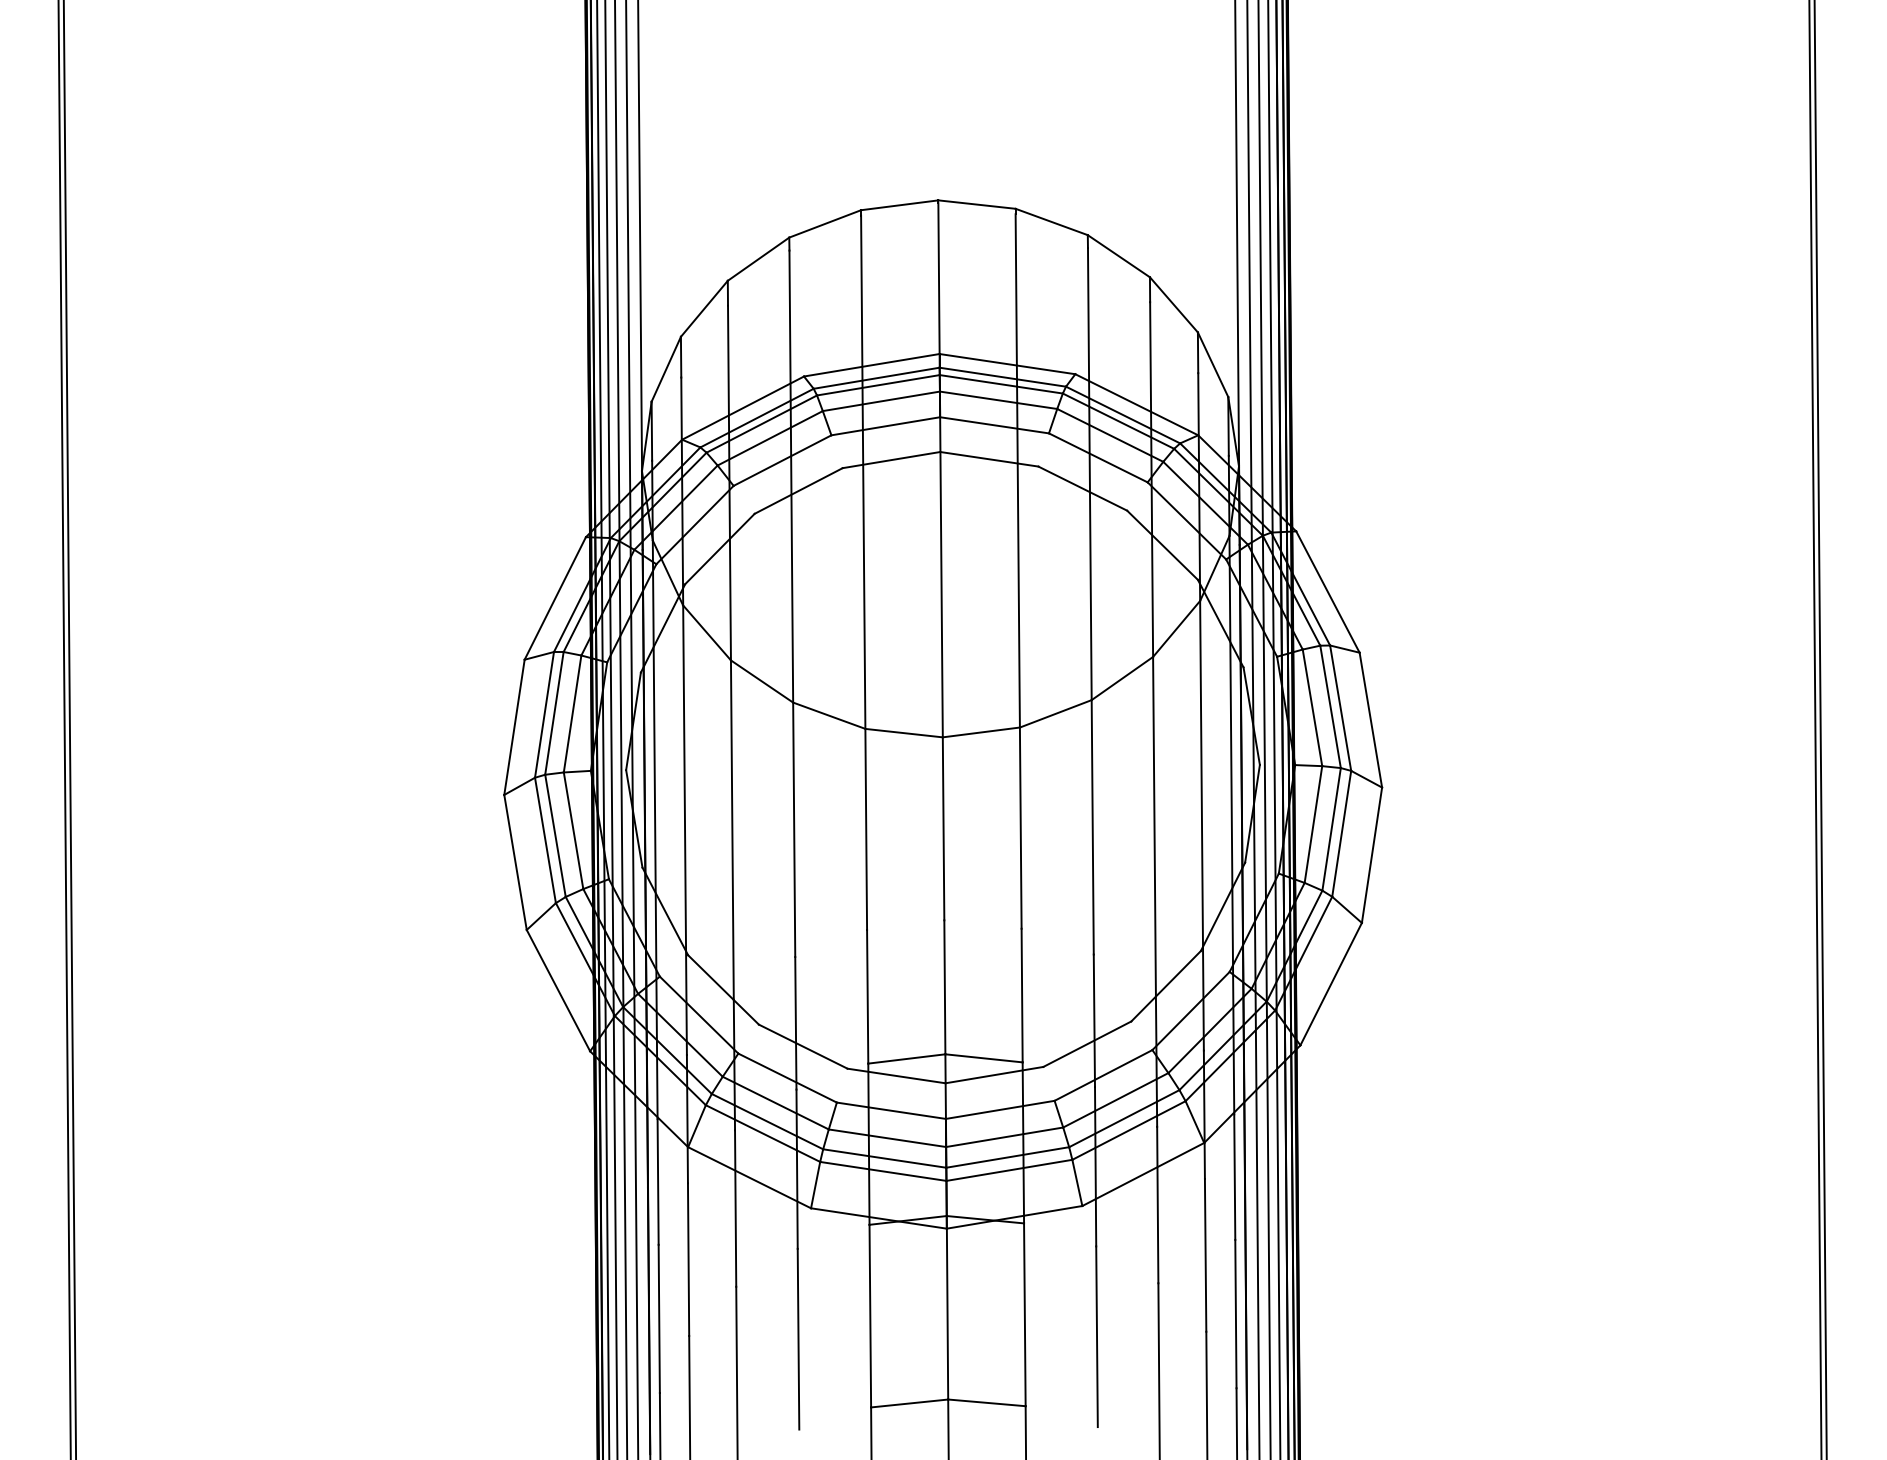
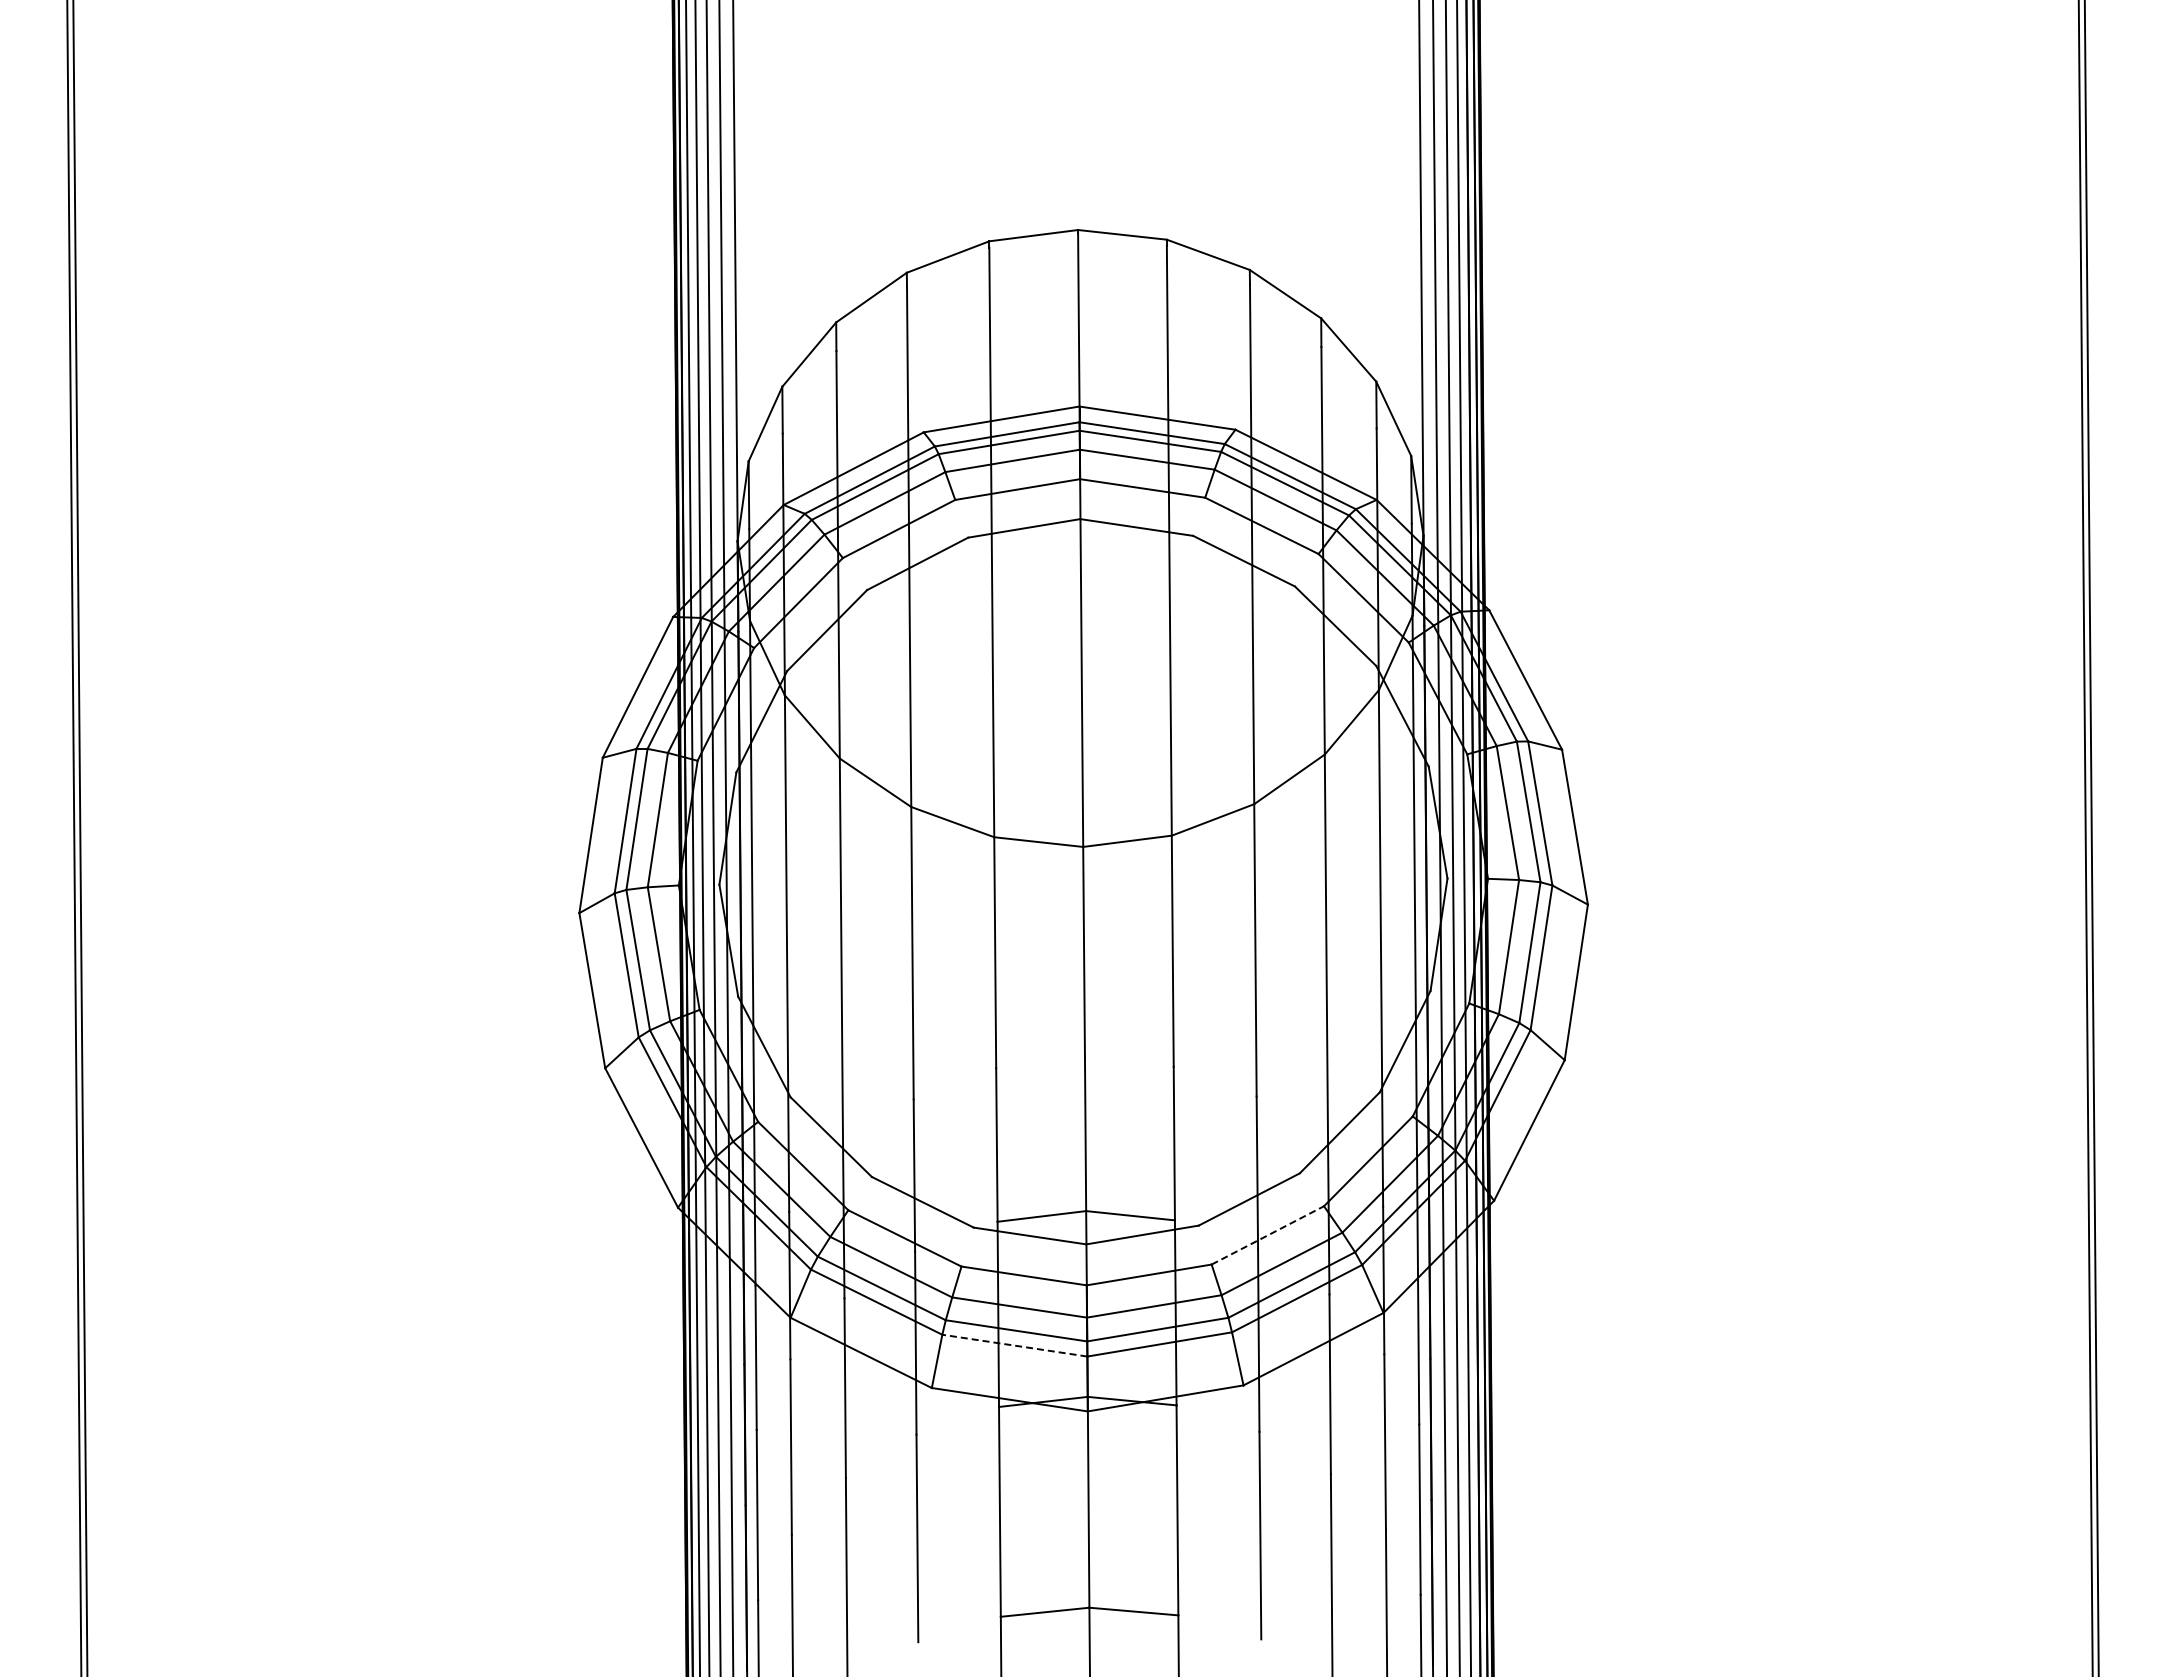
line: (1104, 1075) -> (1268, 1235), solid -> dashed
line: (883, 1171) -> (1014, 1345), solid -> dashed

